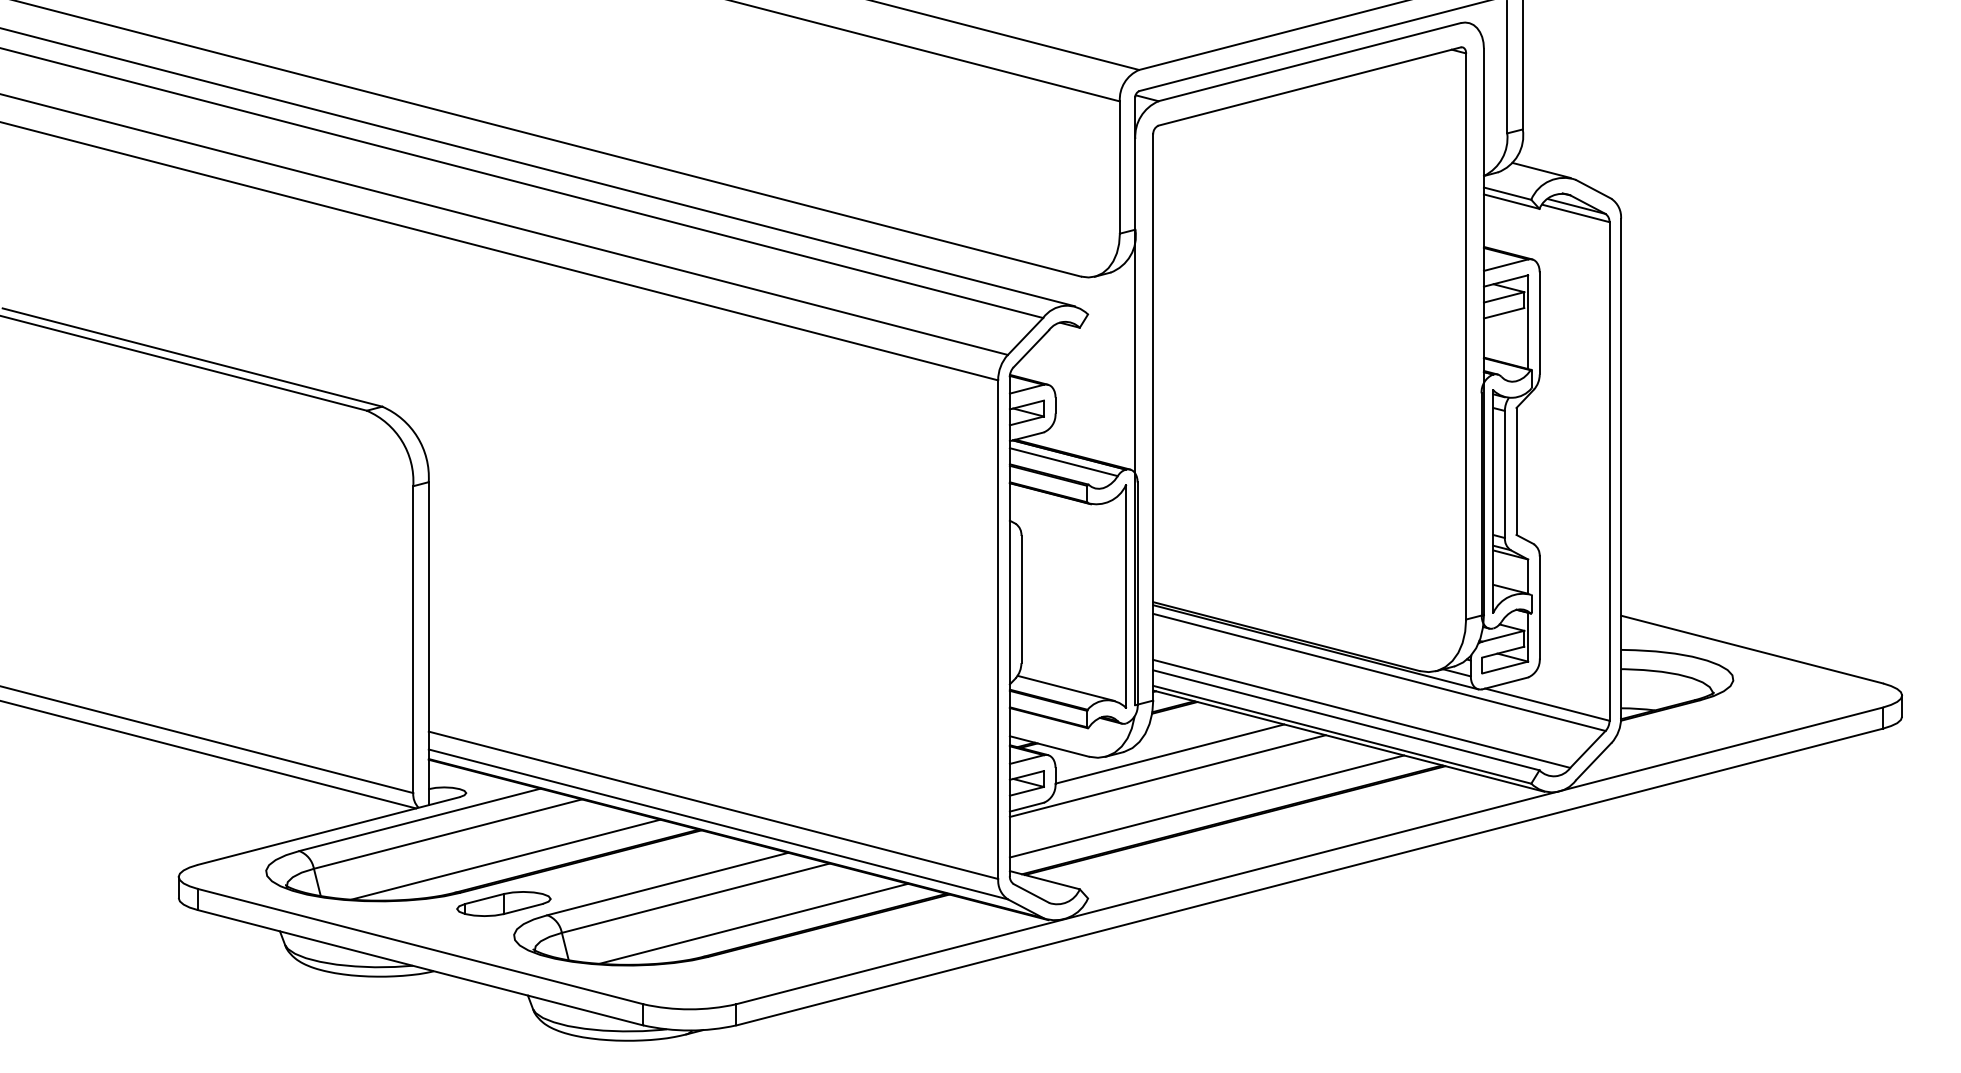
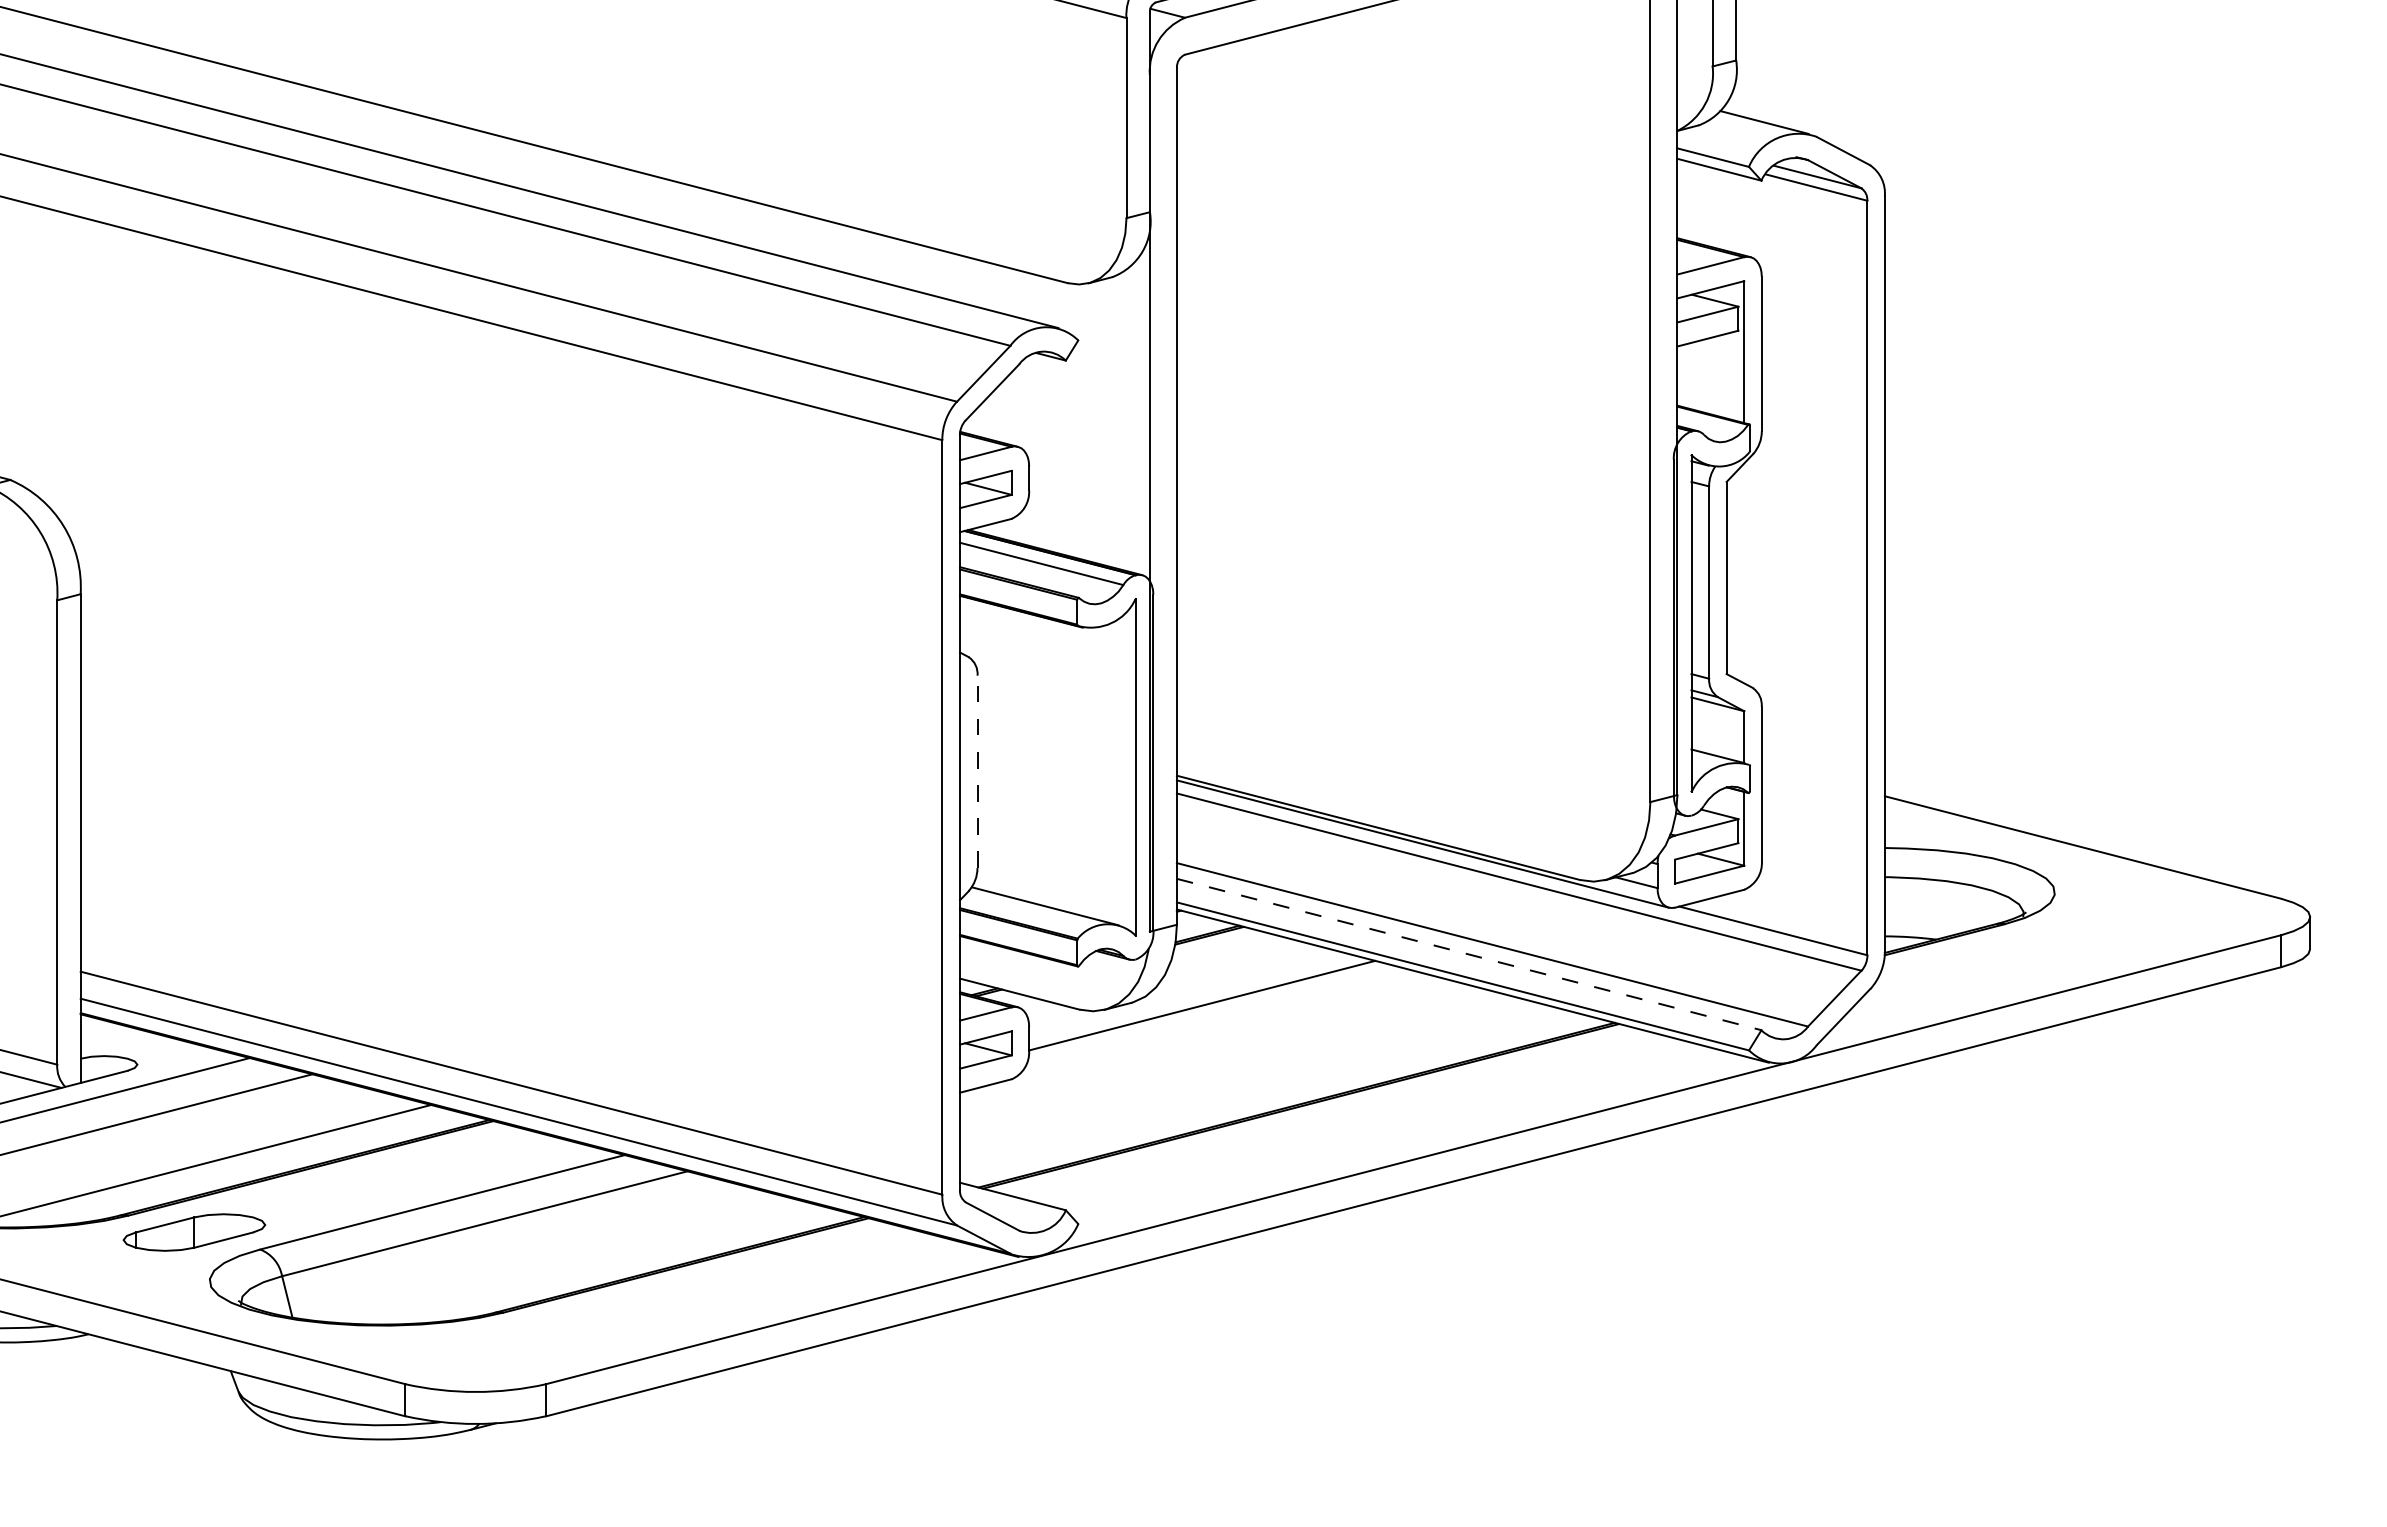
line: (1021, 599) -> (977, 771), solid -> dashed
line: (1346, 720) -> (1469, 954), solid -> dashed
line: (1167, 775) -> (1198, 1038), removed
line: (1206, 806) -> (1257, 1084), removed
line: (753, 923) -> (572, 1262), removed

